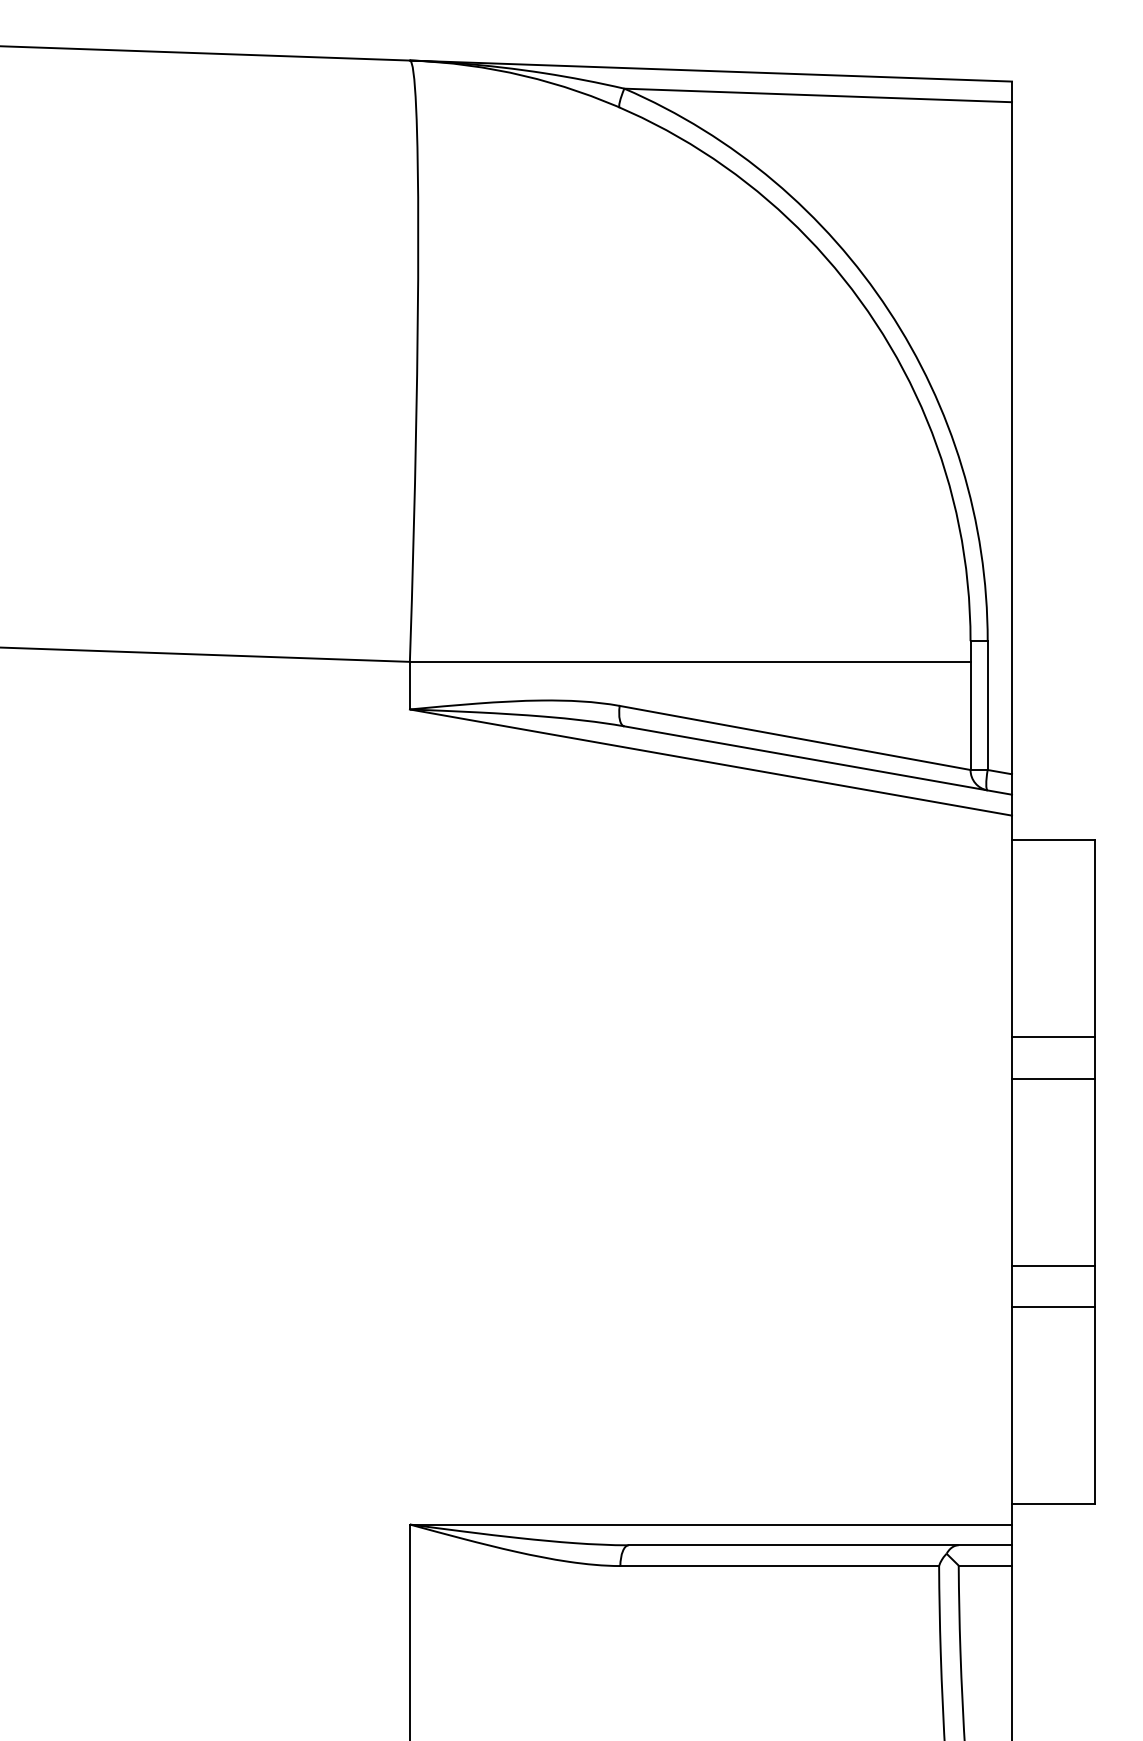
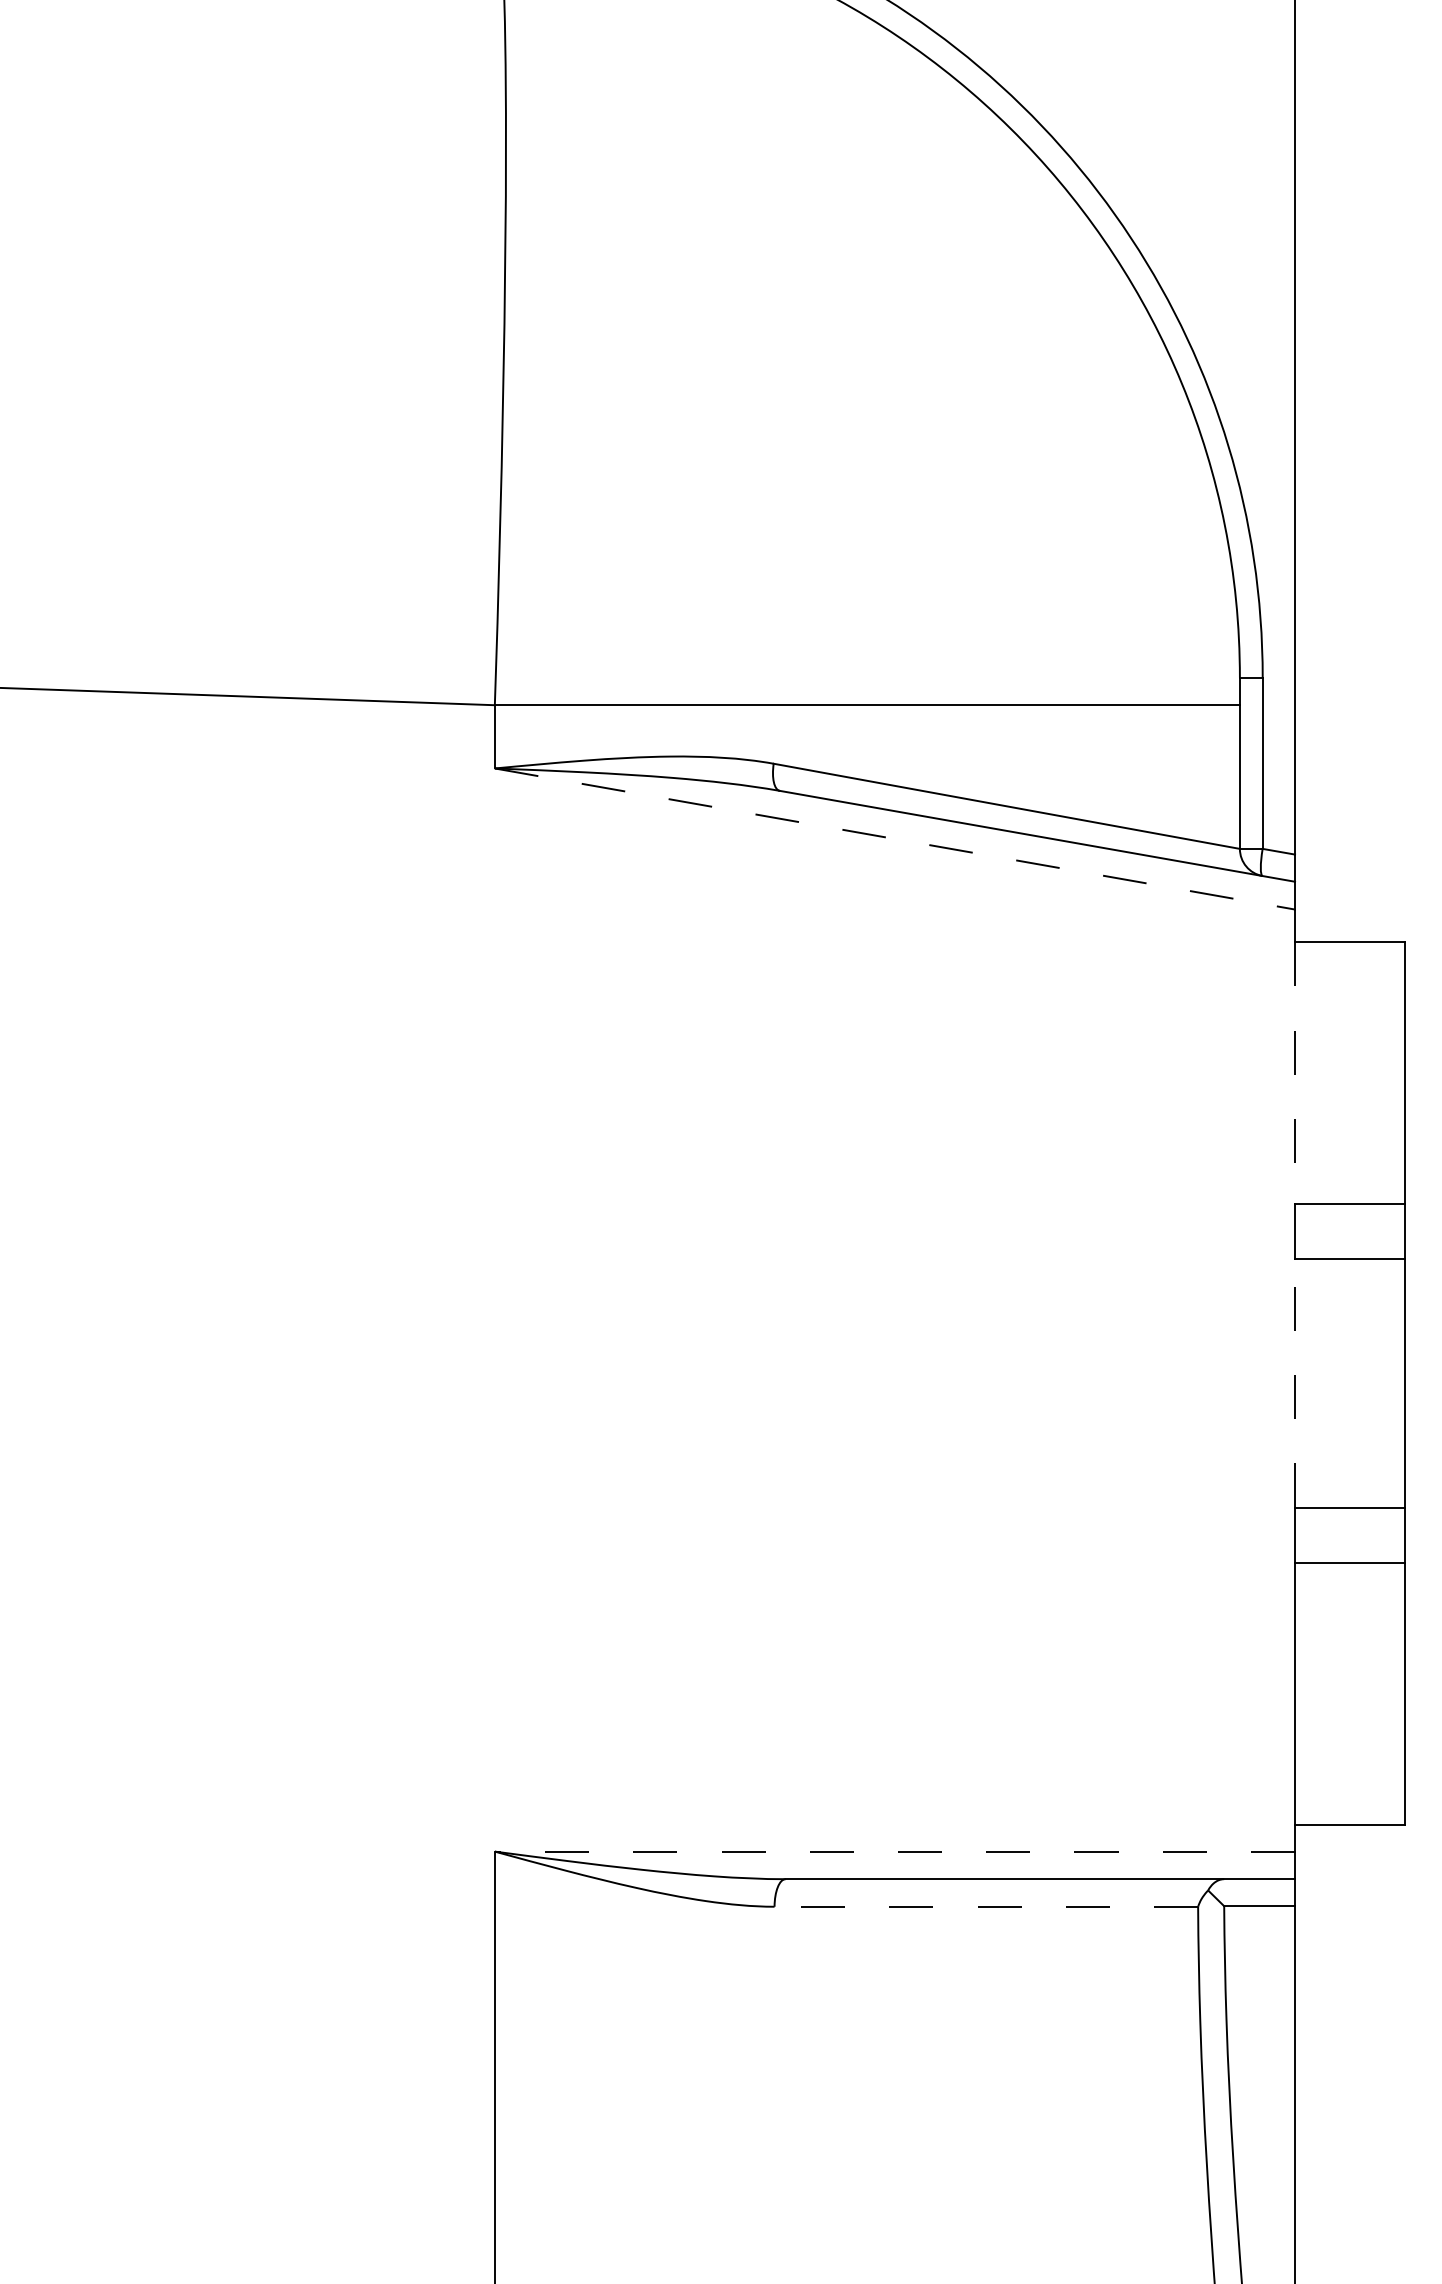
line: (710, 762) -> (894, 838), solid -> dashed
line: (1012, 938) -> (1295, 1072), solid -> dashed
line: (1012, 1171) -> (1295, 1382), solid -> dashed
line: (710, 1524) -> (894, 1851), solid -> dashed
line: (779, 1566) -> (986, 1907), solid -> dashed

